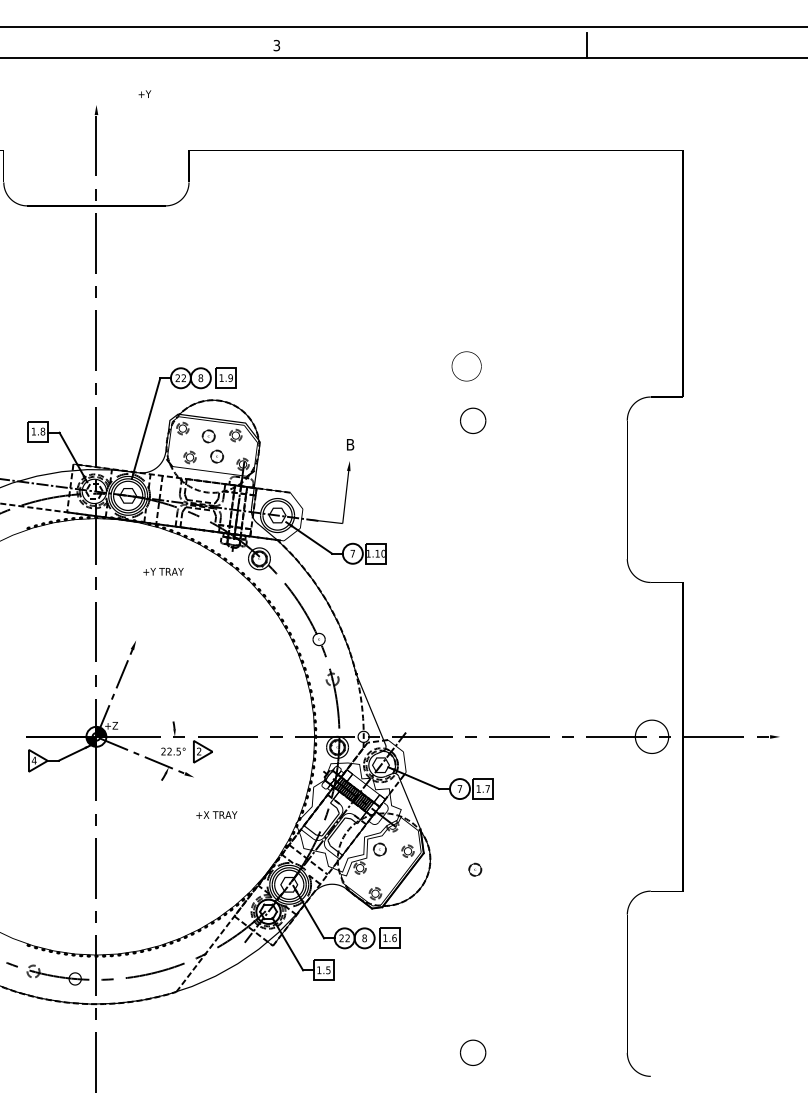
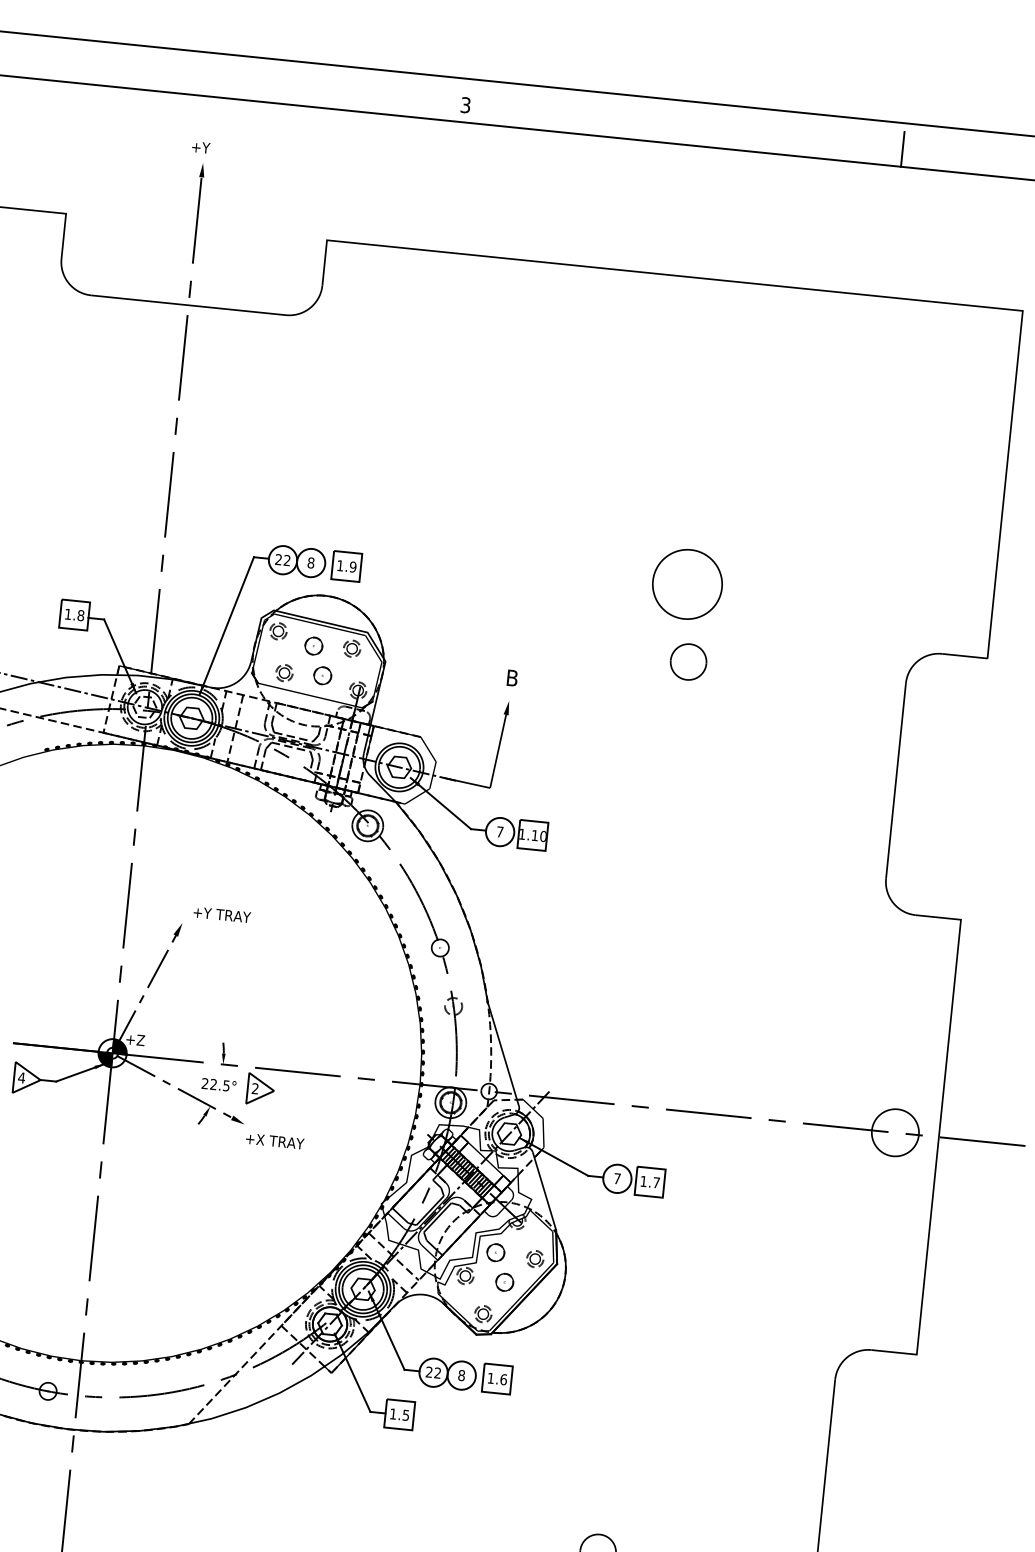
text: (144, 93) -> (200, 146), moved
part: (466, 366) -> (687, 584), size x1.67
text: (163, 571) -> (222, 914), moved
text: (216, 814) -> (274, 1140), moved
part: (475, 869) -> (505, 1281), moved

